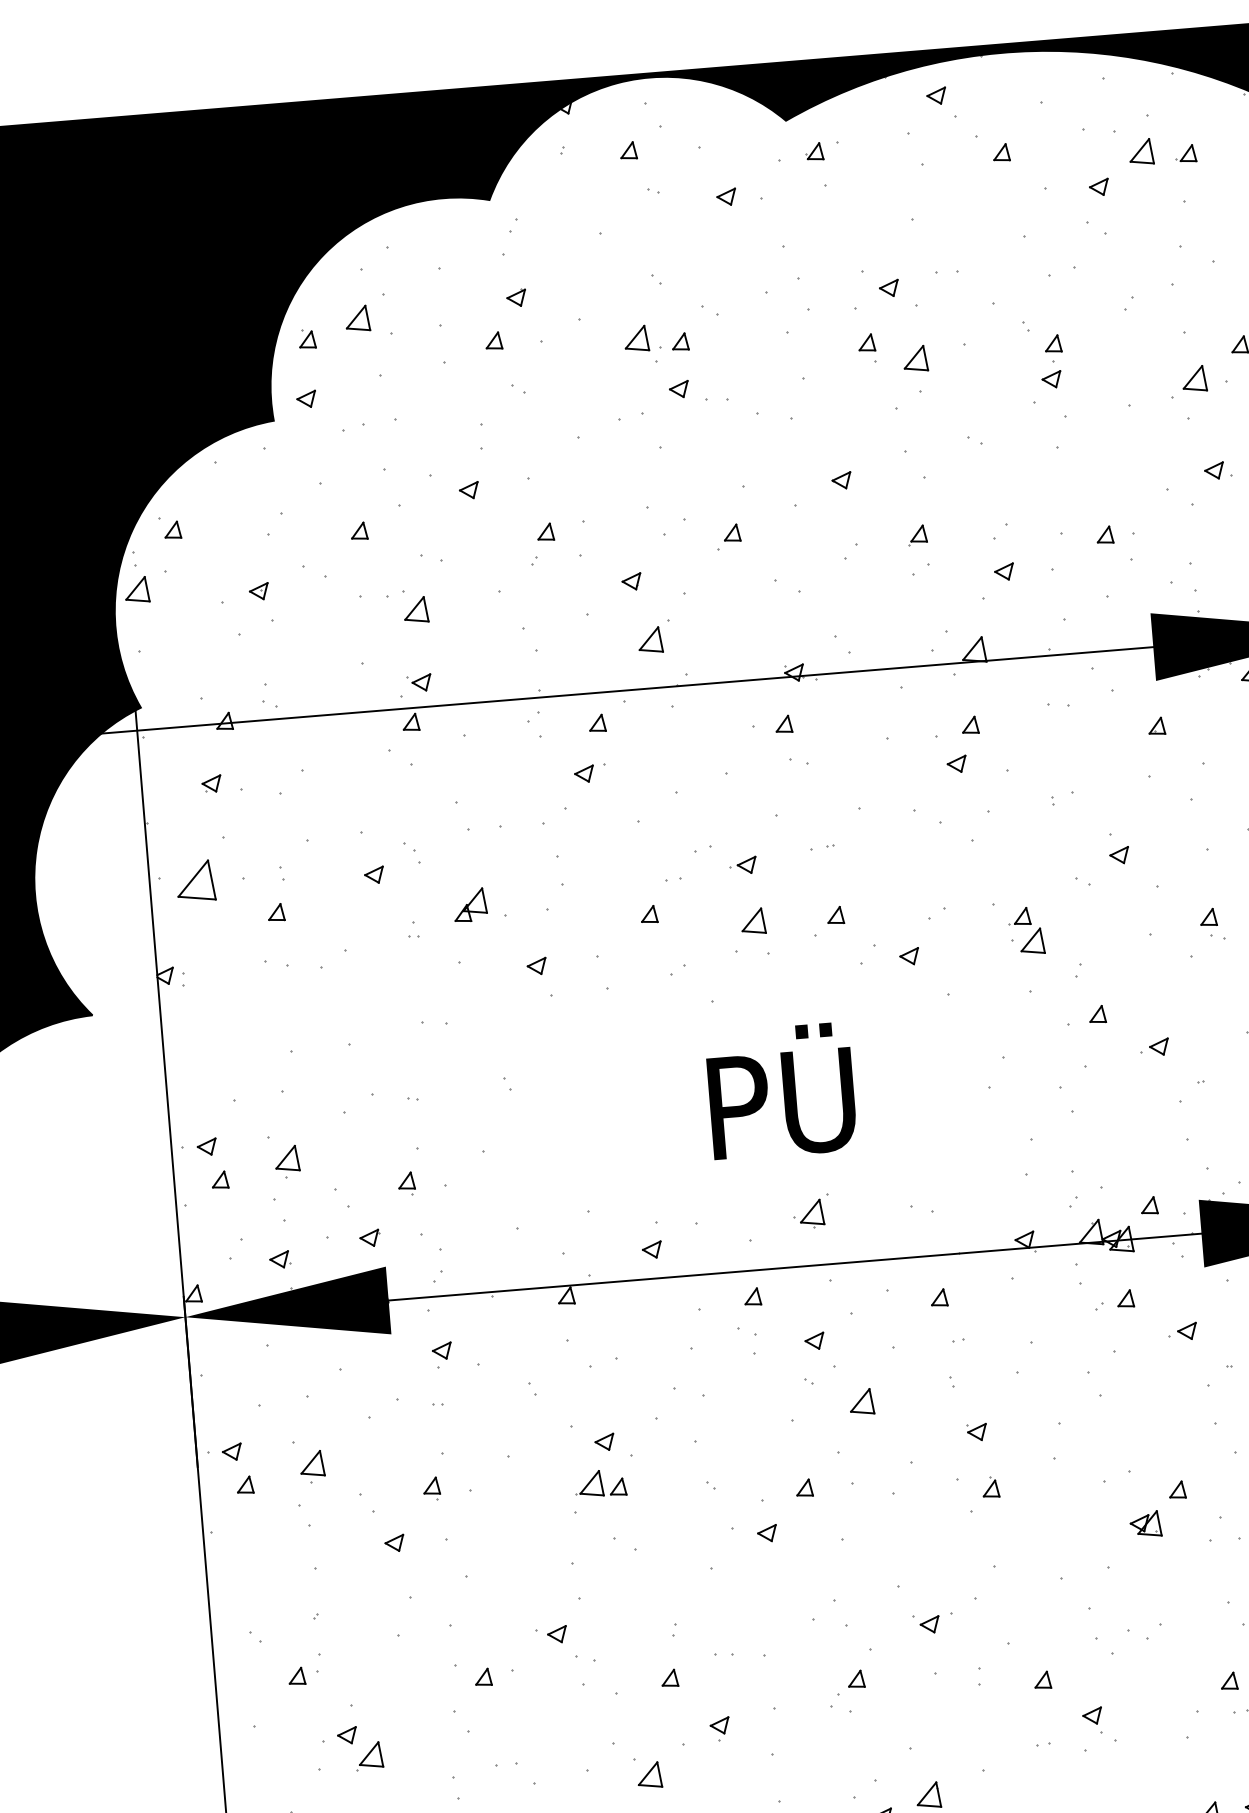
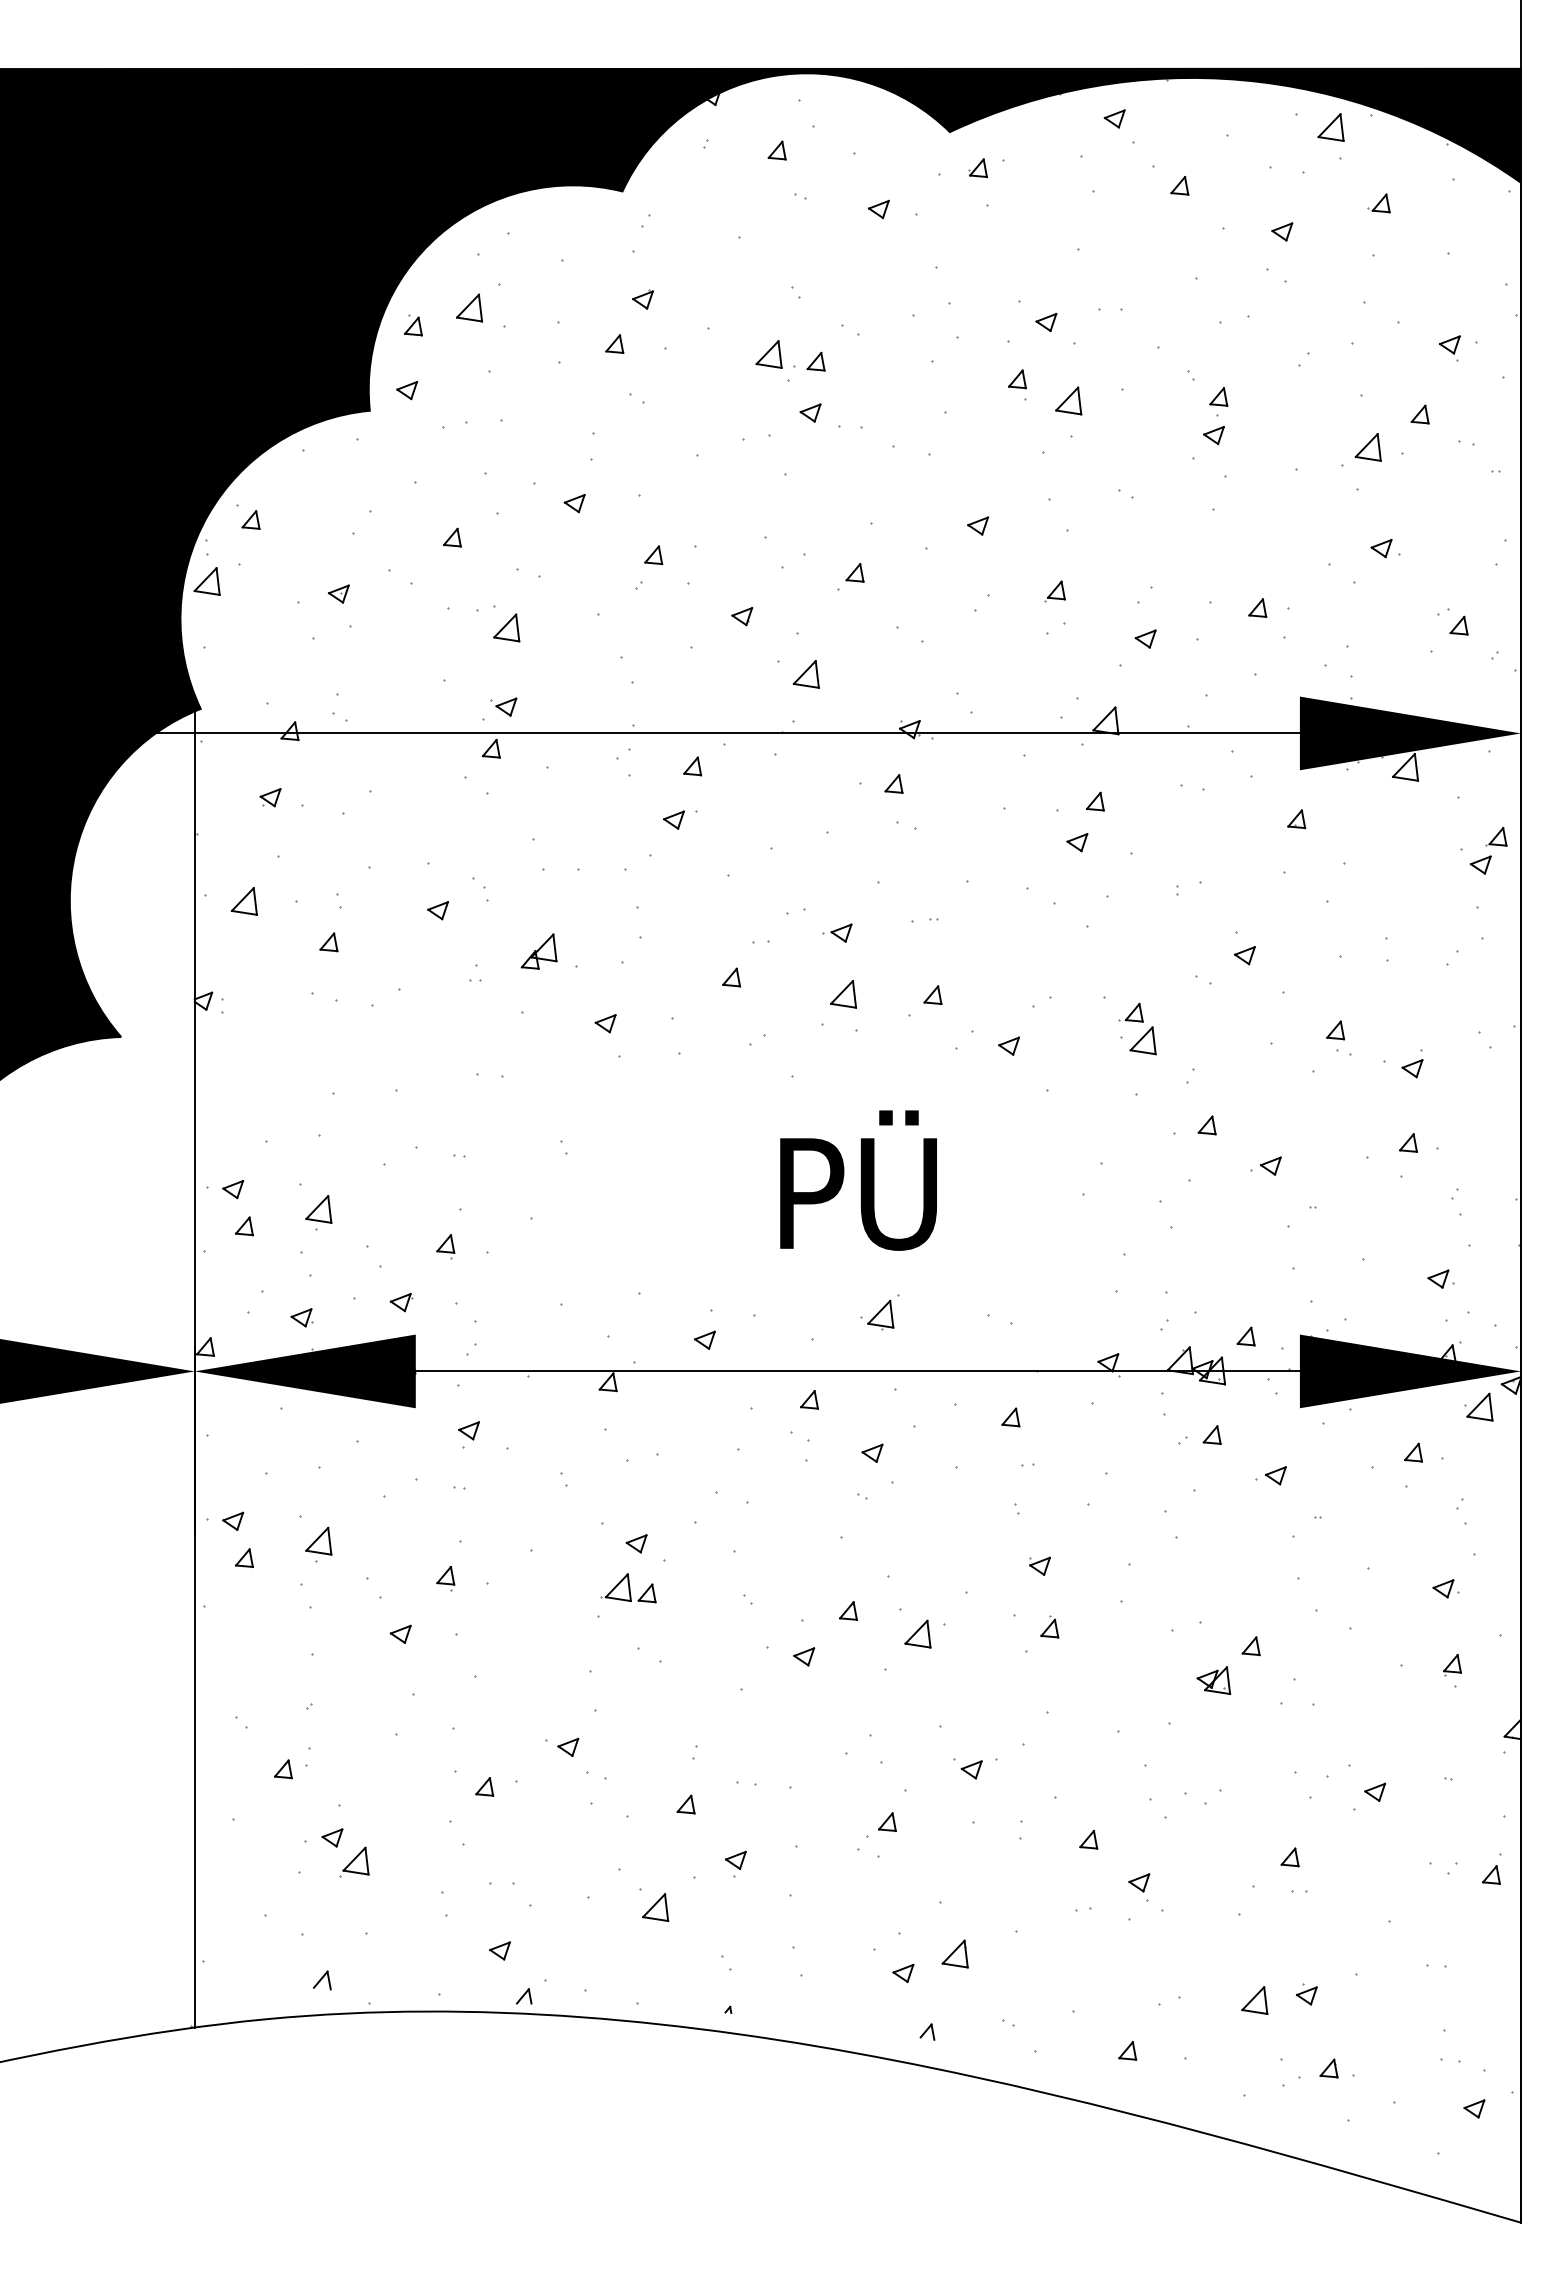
part: (1140, 152) -> (1330, 127), moved
part: (649, 640) -> (805, 674), moved
part: (194, 881) -> (243, 901), size x0.62
part: (861, 1401) -> (917, 1633), moved

